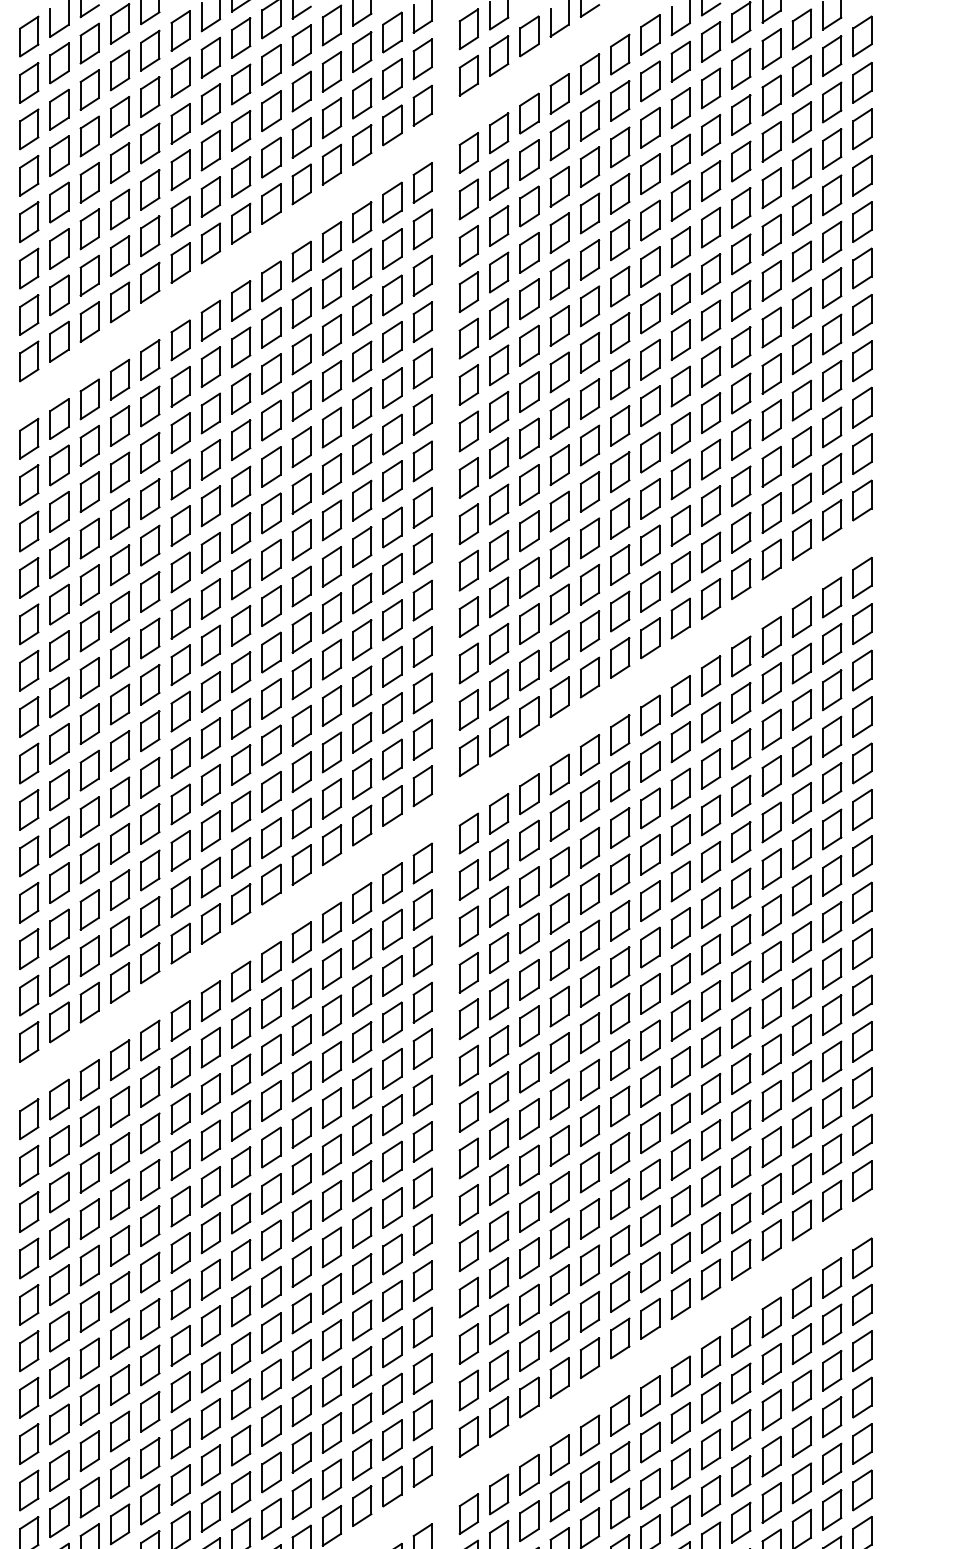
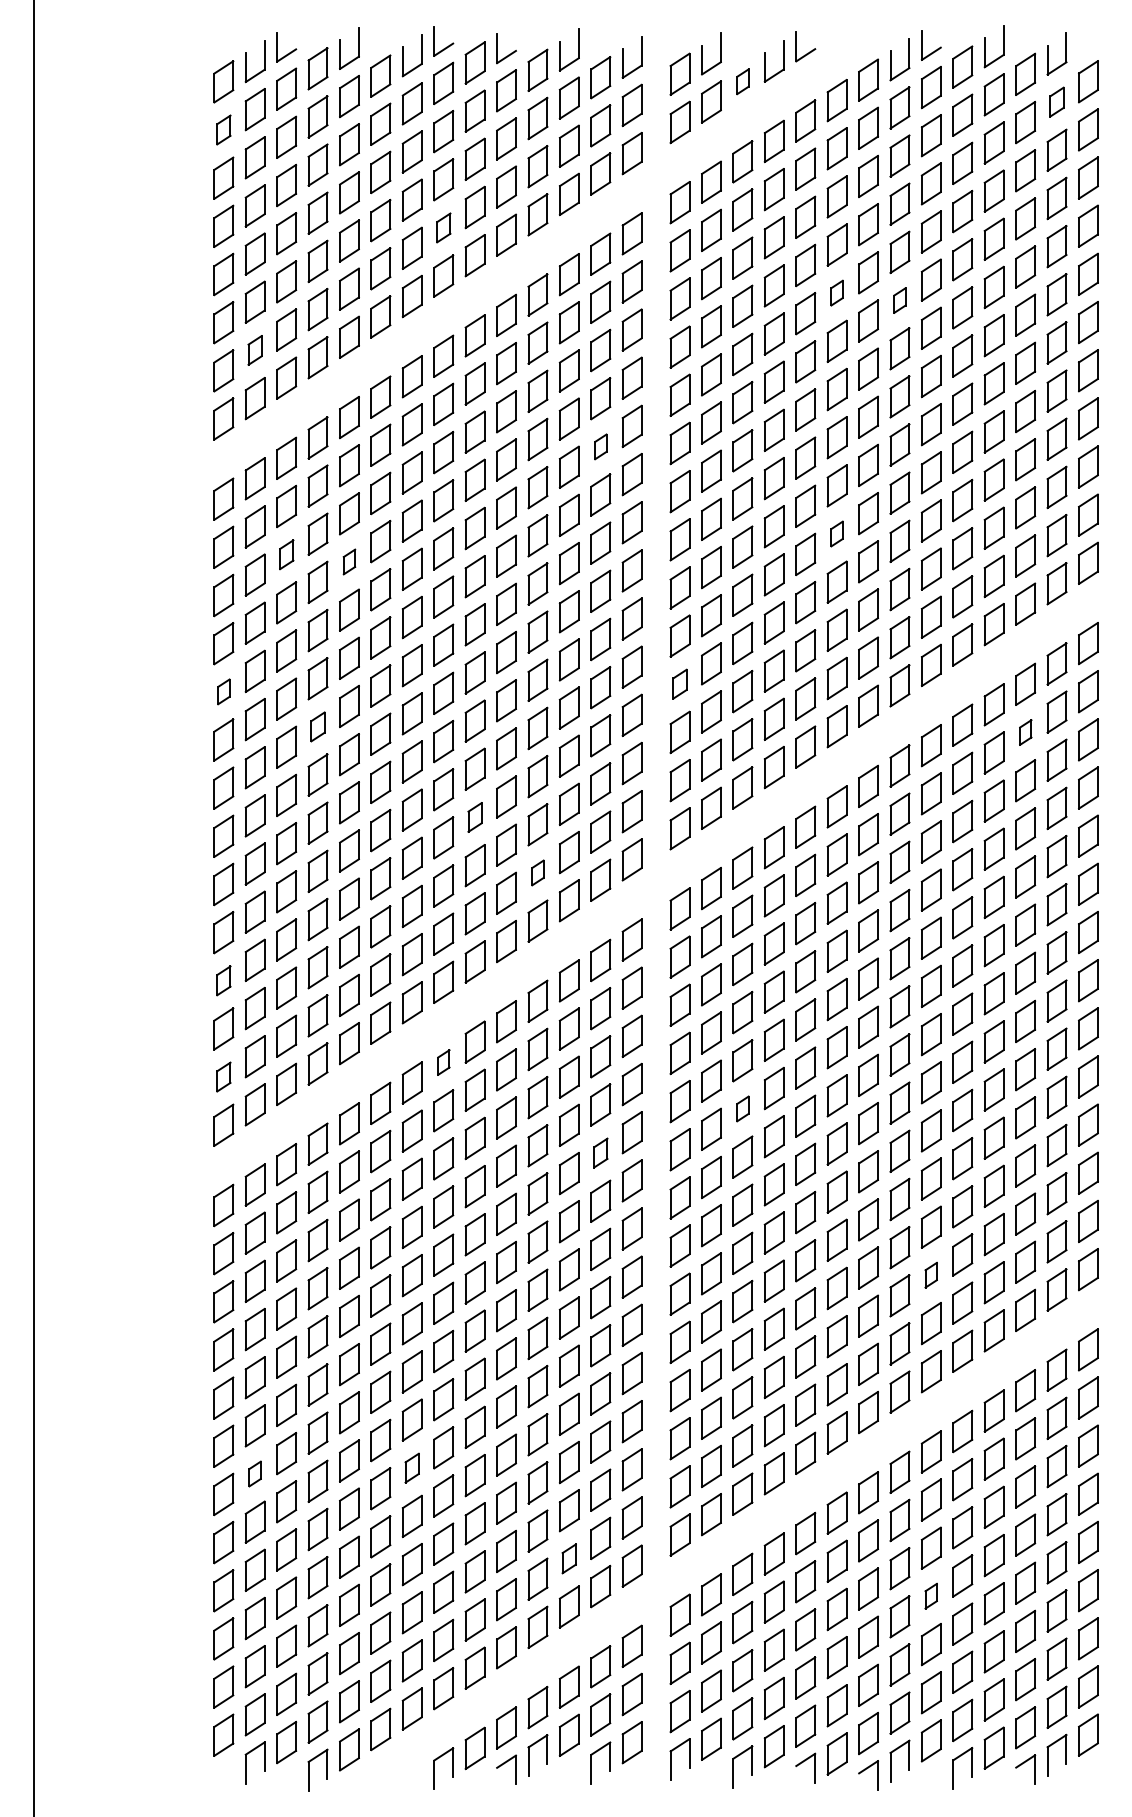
part: (529, 36) -> (742, 81), size x0.6
part: (831, 55) -> (1056, 101), size x0.7
part: (28, 82) -> (223, 129), size x0.7
part: (240, 176) -> (443, 227), size x0.7
part: (619, 239) -> (836, 292), size x0.6
part: (680, 247) -> (899, 300), size x0.6
part: (58, 295) -> (254, 350), size x0.7
part: (392, 387) -> (600, 446), size x0.6
part: (619, 471) -> (836, 533), size x0.6
part: (89, 492) -> (286, 554), size x0.7
part: (150, 498) -> (349, 561), size x0.6
part: (468, 616) -> (679, 683), size x0.7
part: (28, 624) -> (223, 691), size x0.6
part: (119, 657) -> (317, 726), size x0.7
part: (801, 663) -> (1025, 732), size x0.6
part: (270, 745) -> (474, 817), size x0.7
part: (331, 798) -> (537, 872), size x0.6
part: (28, 902) -> (223, 980), size x0.7
part: (240, 981) -> (443, 1062), size x0.6
part: (28, 995) -> (223, 1076), size x0.7
part: (529, 1025) -> (742, 1108), size x0.6
part: (392, 1068) -> (600, 1152), size x0.7
part: (710, 1185) -> (930, 1274), size x0.6
part: (210, 1371) -> (411, 1467), size x0.7
part: (58, 1377) -> (254, 1473), size x0.6
part: (361, 1459) -> (568, 1558), size x0.7
part: (710, 1495) -> (930, 1595), size x0.6

